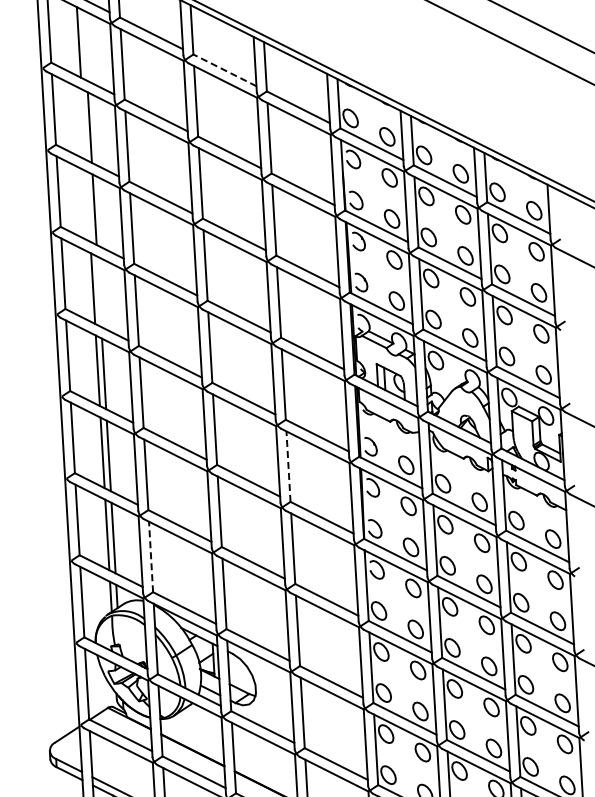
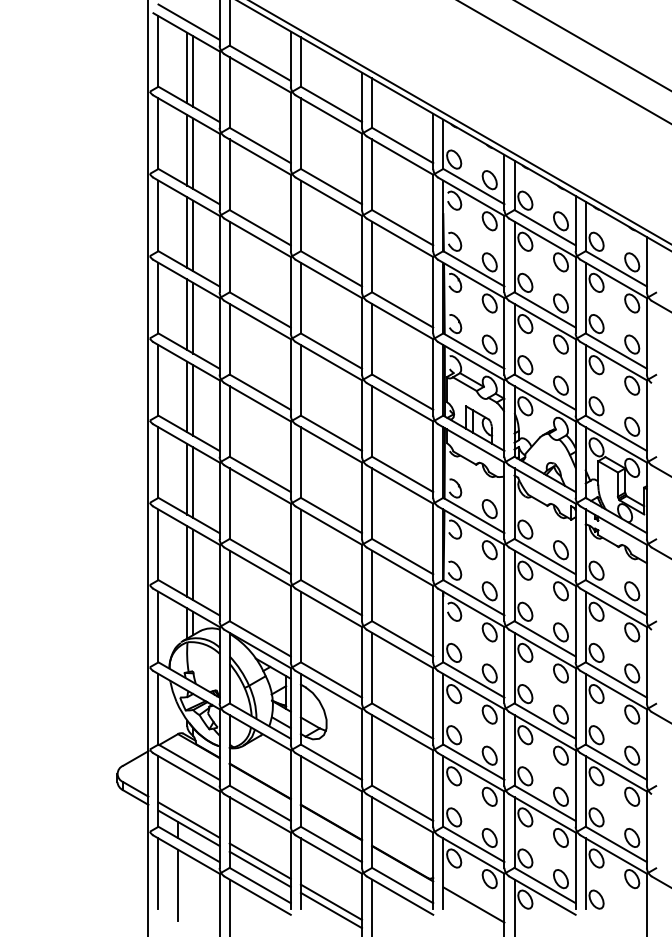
line: (85, 45) -> (193, 71), added
line: (224, 70) -> (331, 104), dashed -> solid
line: (83, 124) -> (187, 150), added
line: (88, 206) -> (187, 232), added
line: (99, 291) -> (193, 317), added
line: (288, 466) -> (372, 503), dashed -> solid
line: (150, 556) -> (229, 585), dashed -> solid

